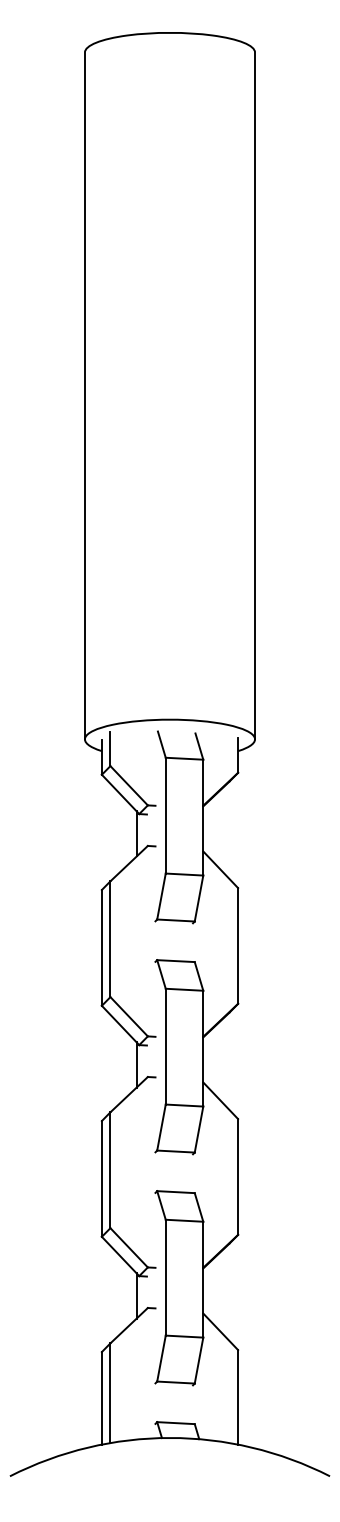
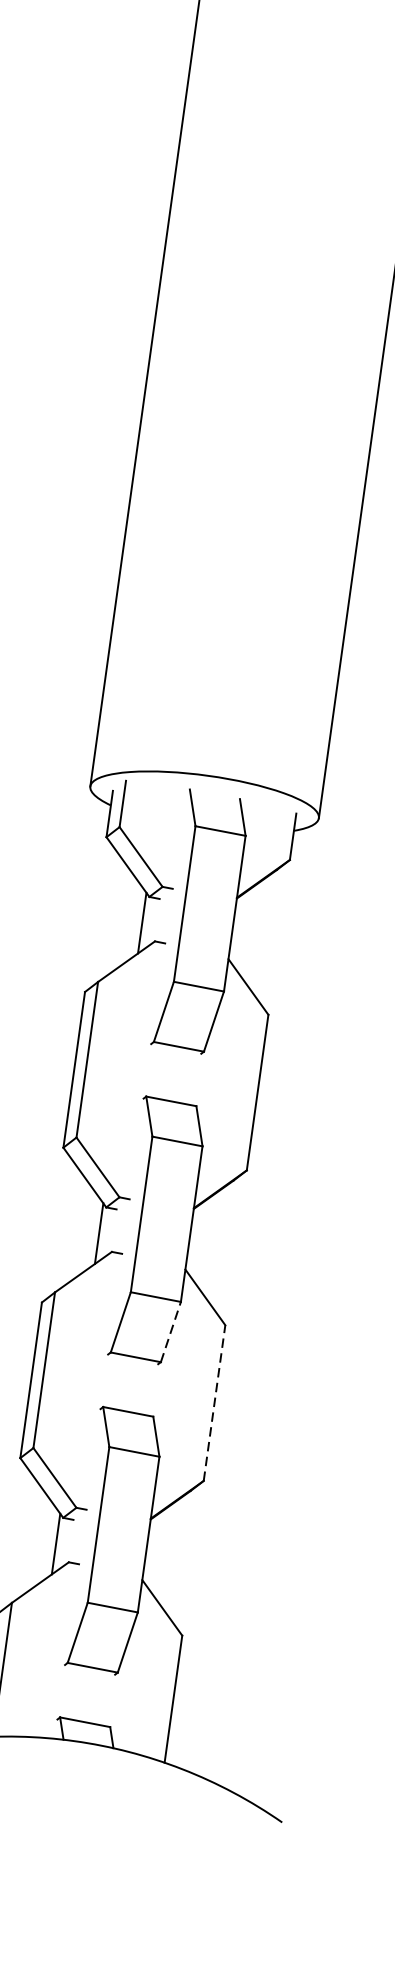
line: (199, 1129) -> (171, 1332), solid -> dashed
line: (238, 1176) -> (215, 1402), solid -> dashed

